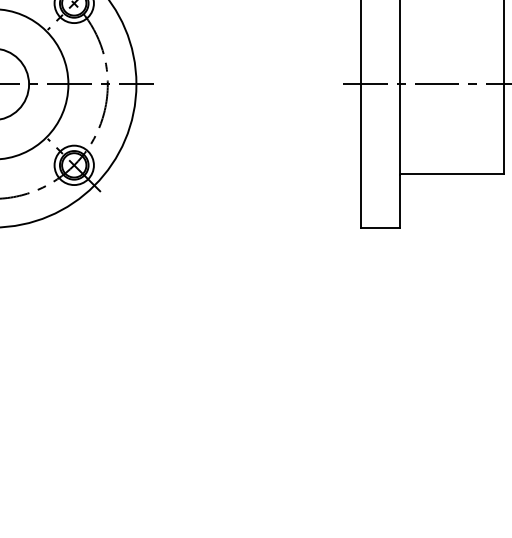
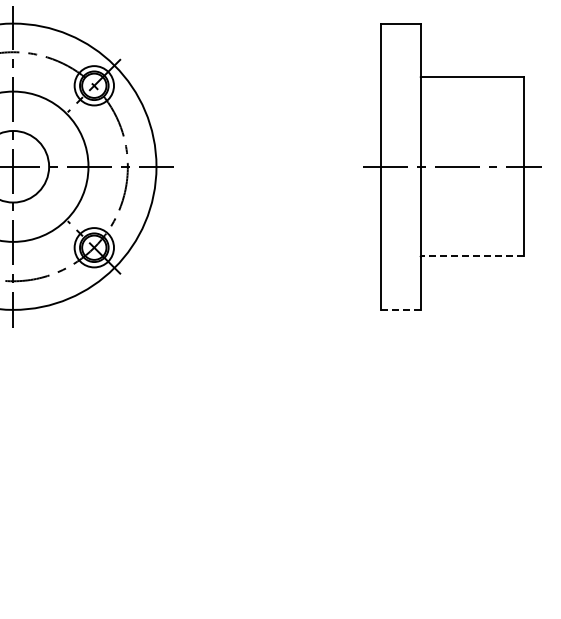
line: (452, 174) -> (472, 256), solid -> dashed
line: (380, 227) -> (400, 309), solid -> dashed

